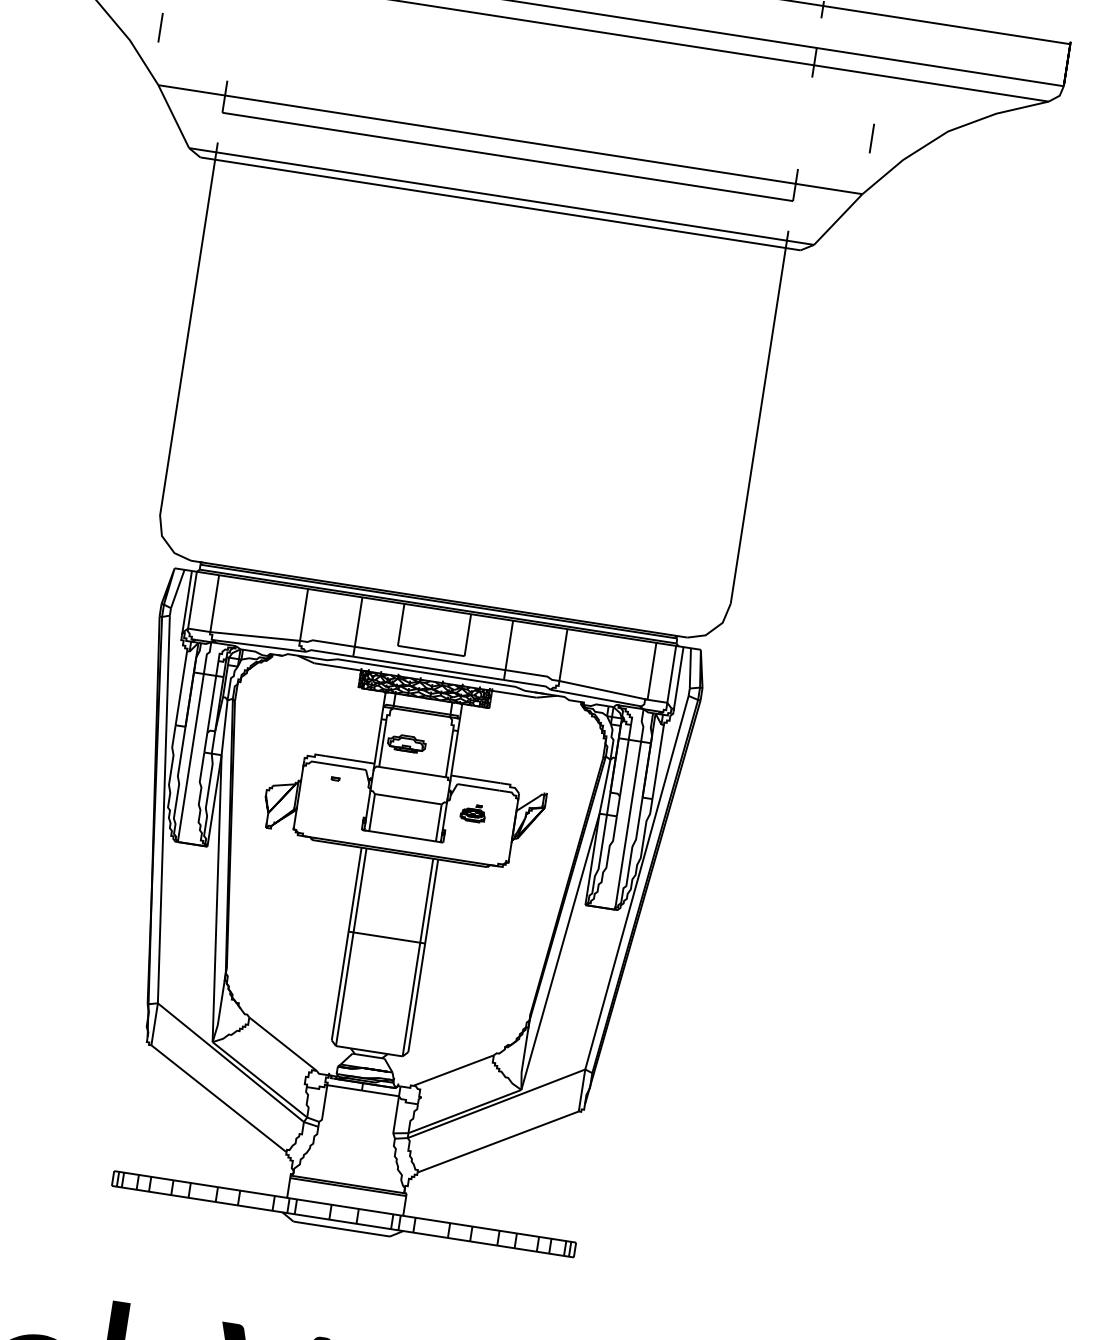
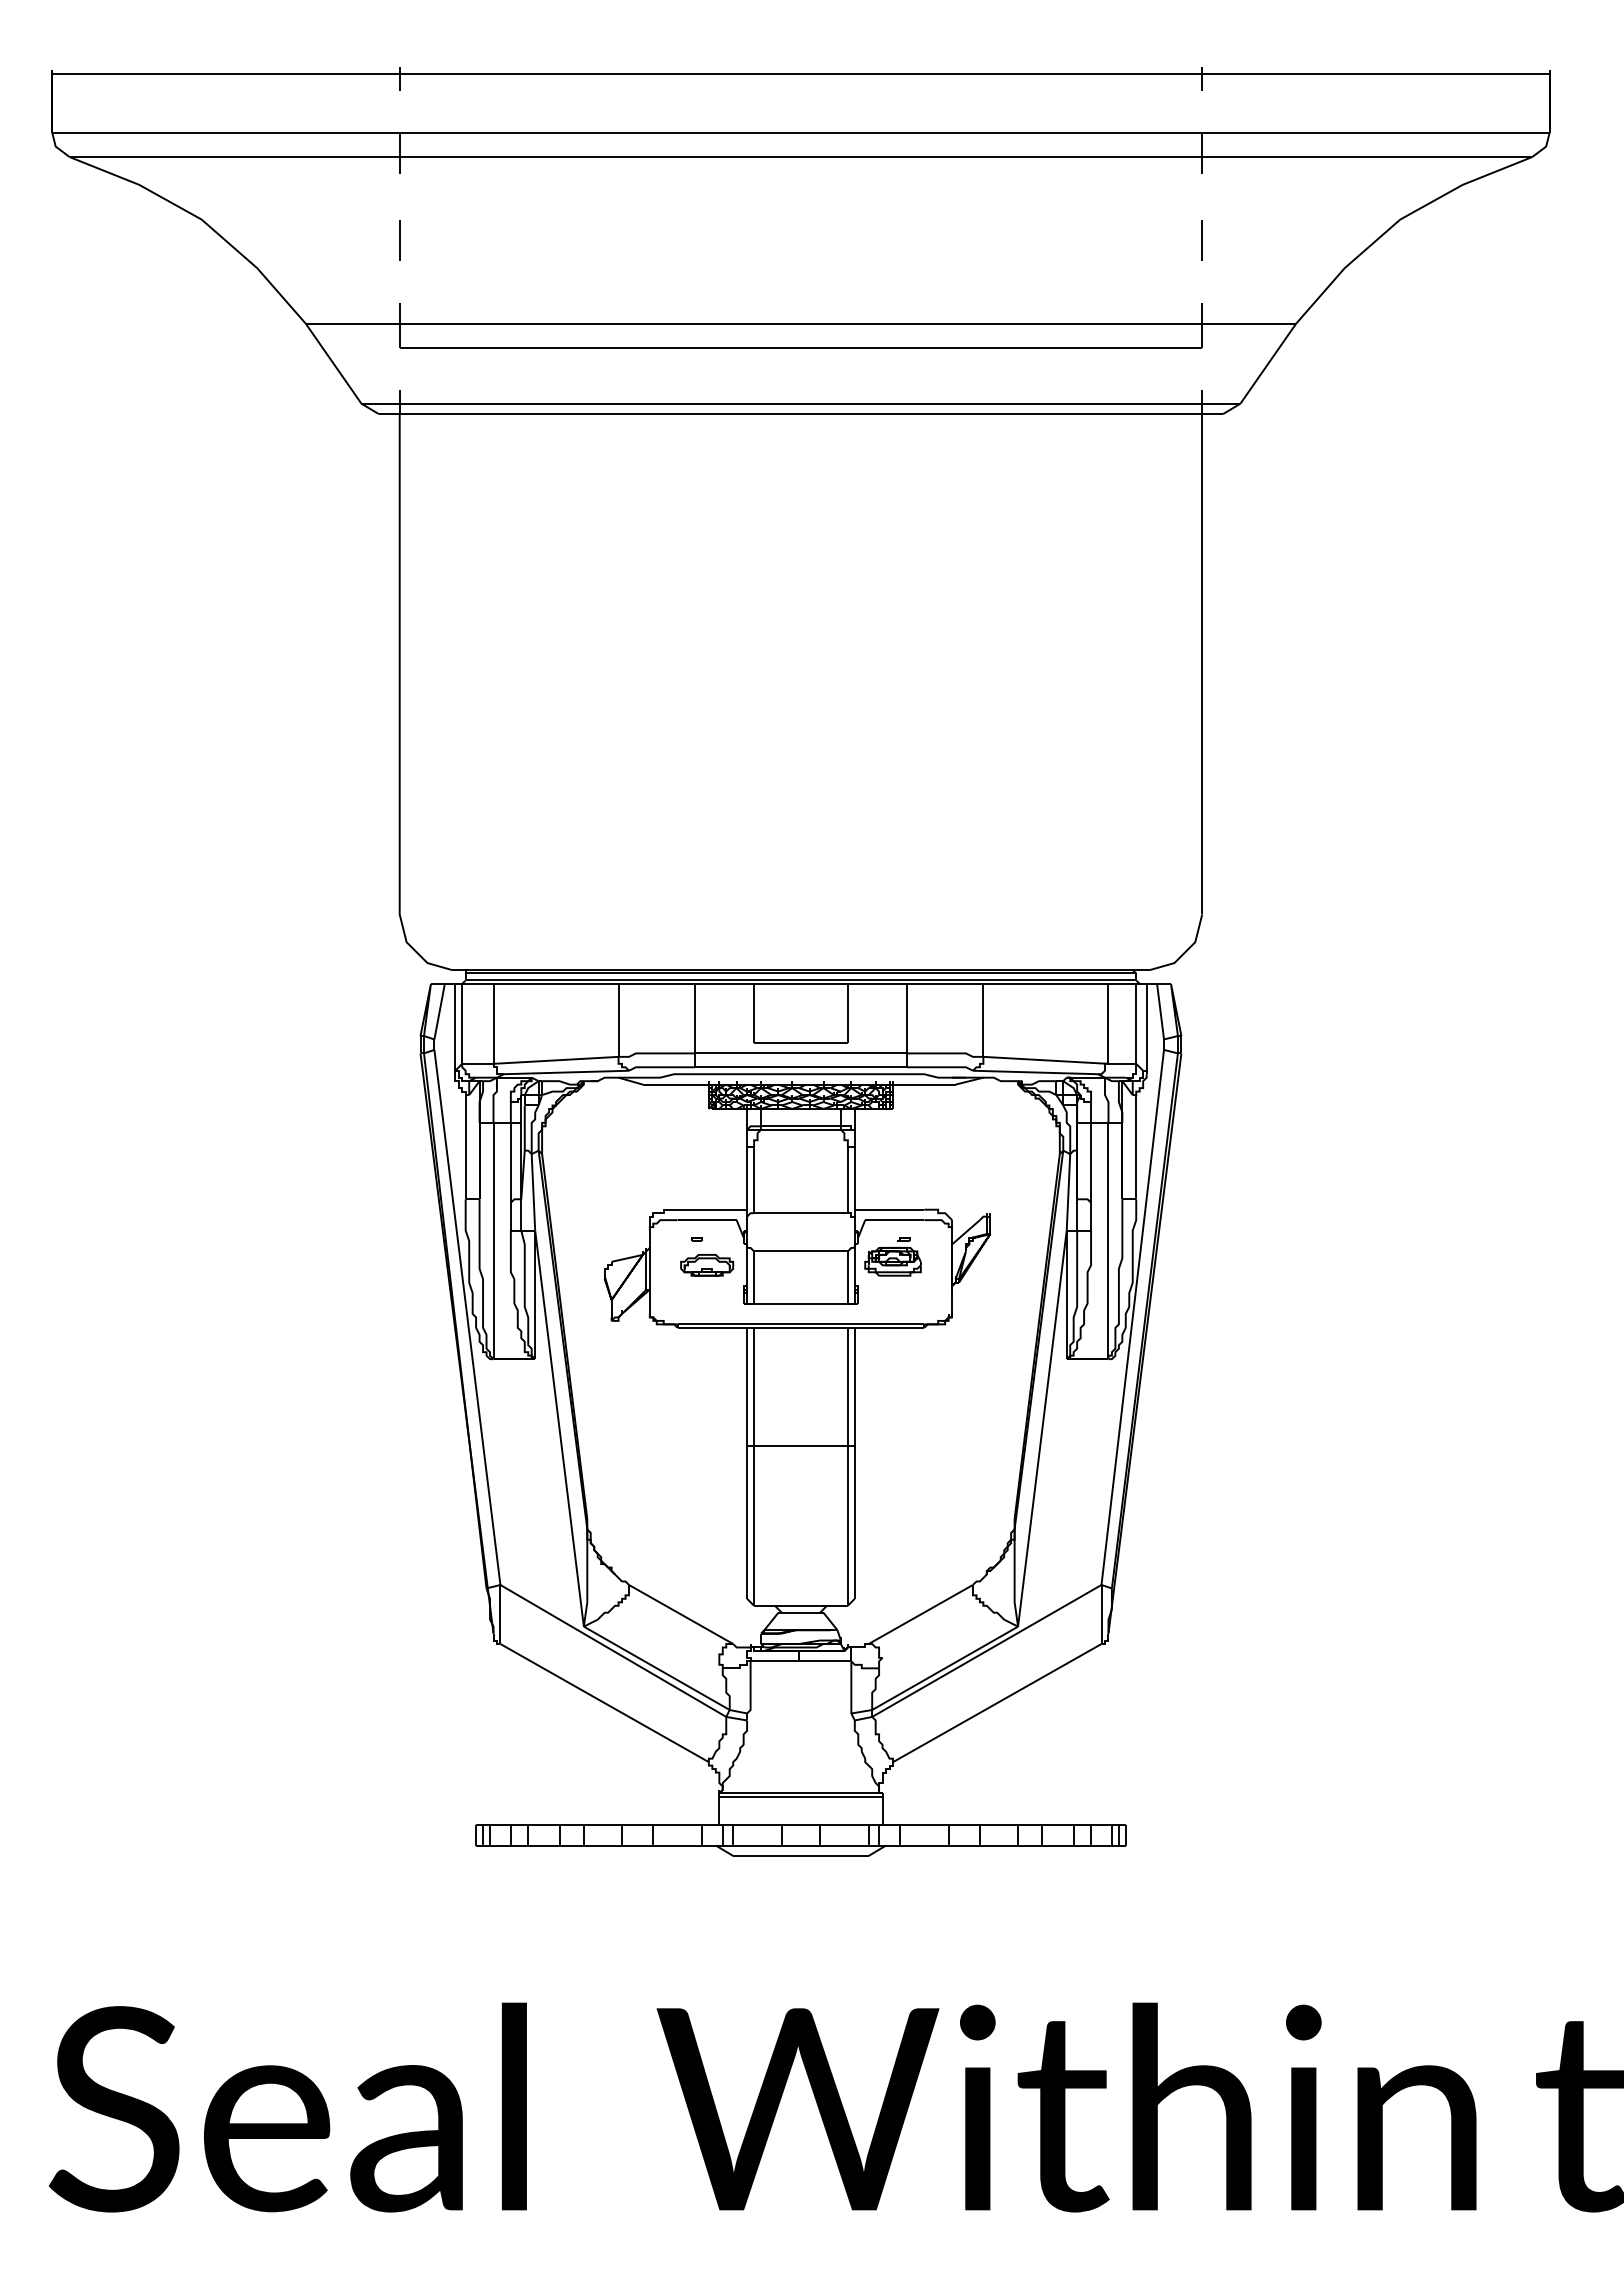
line: (160, 27) -> (399, 240), moved
line: (871, 138) -> (1201, 240), moved
part: (407, 743) -> (707, 1265), moved
part: (472, 812) -> (892, 1256), size x1.67

